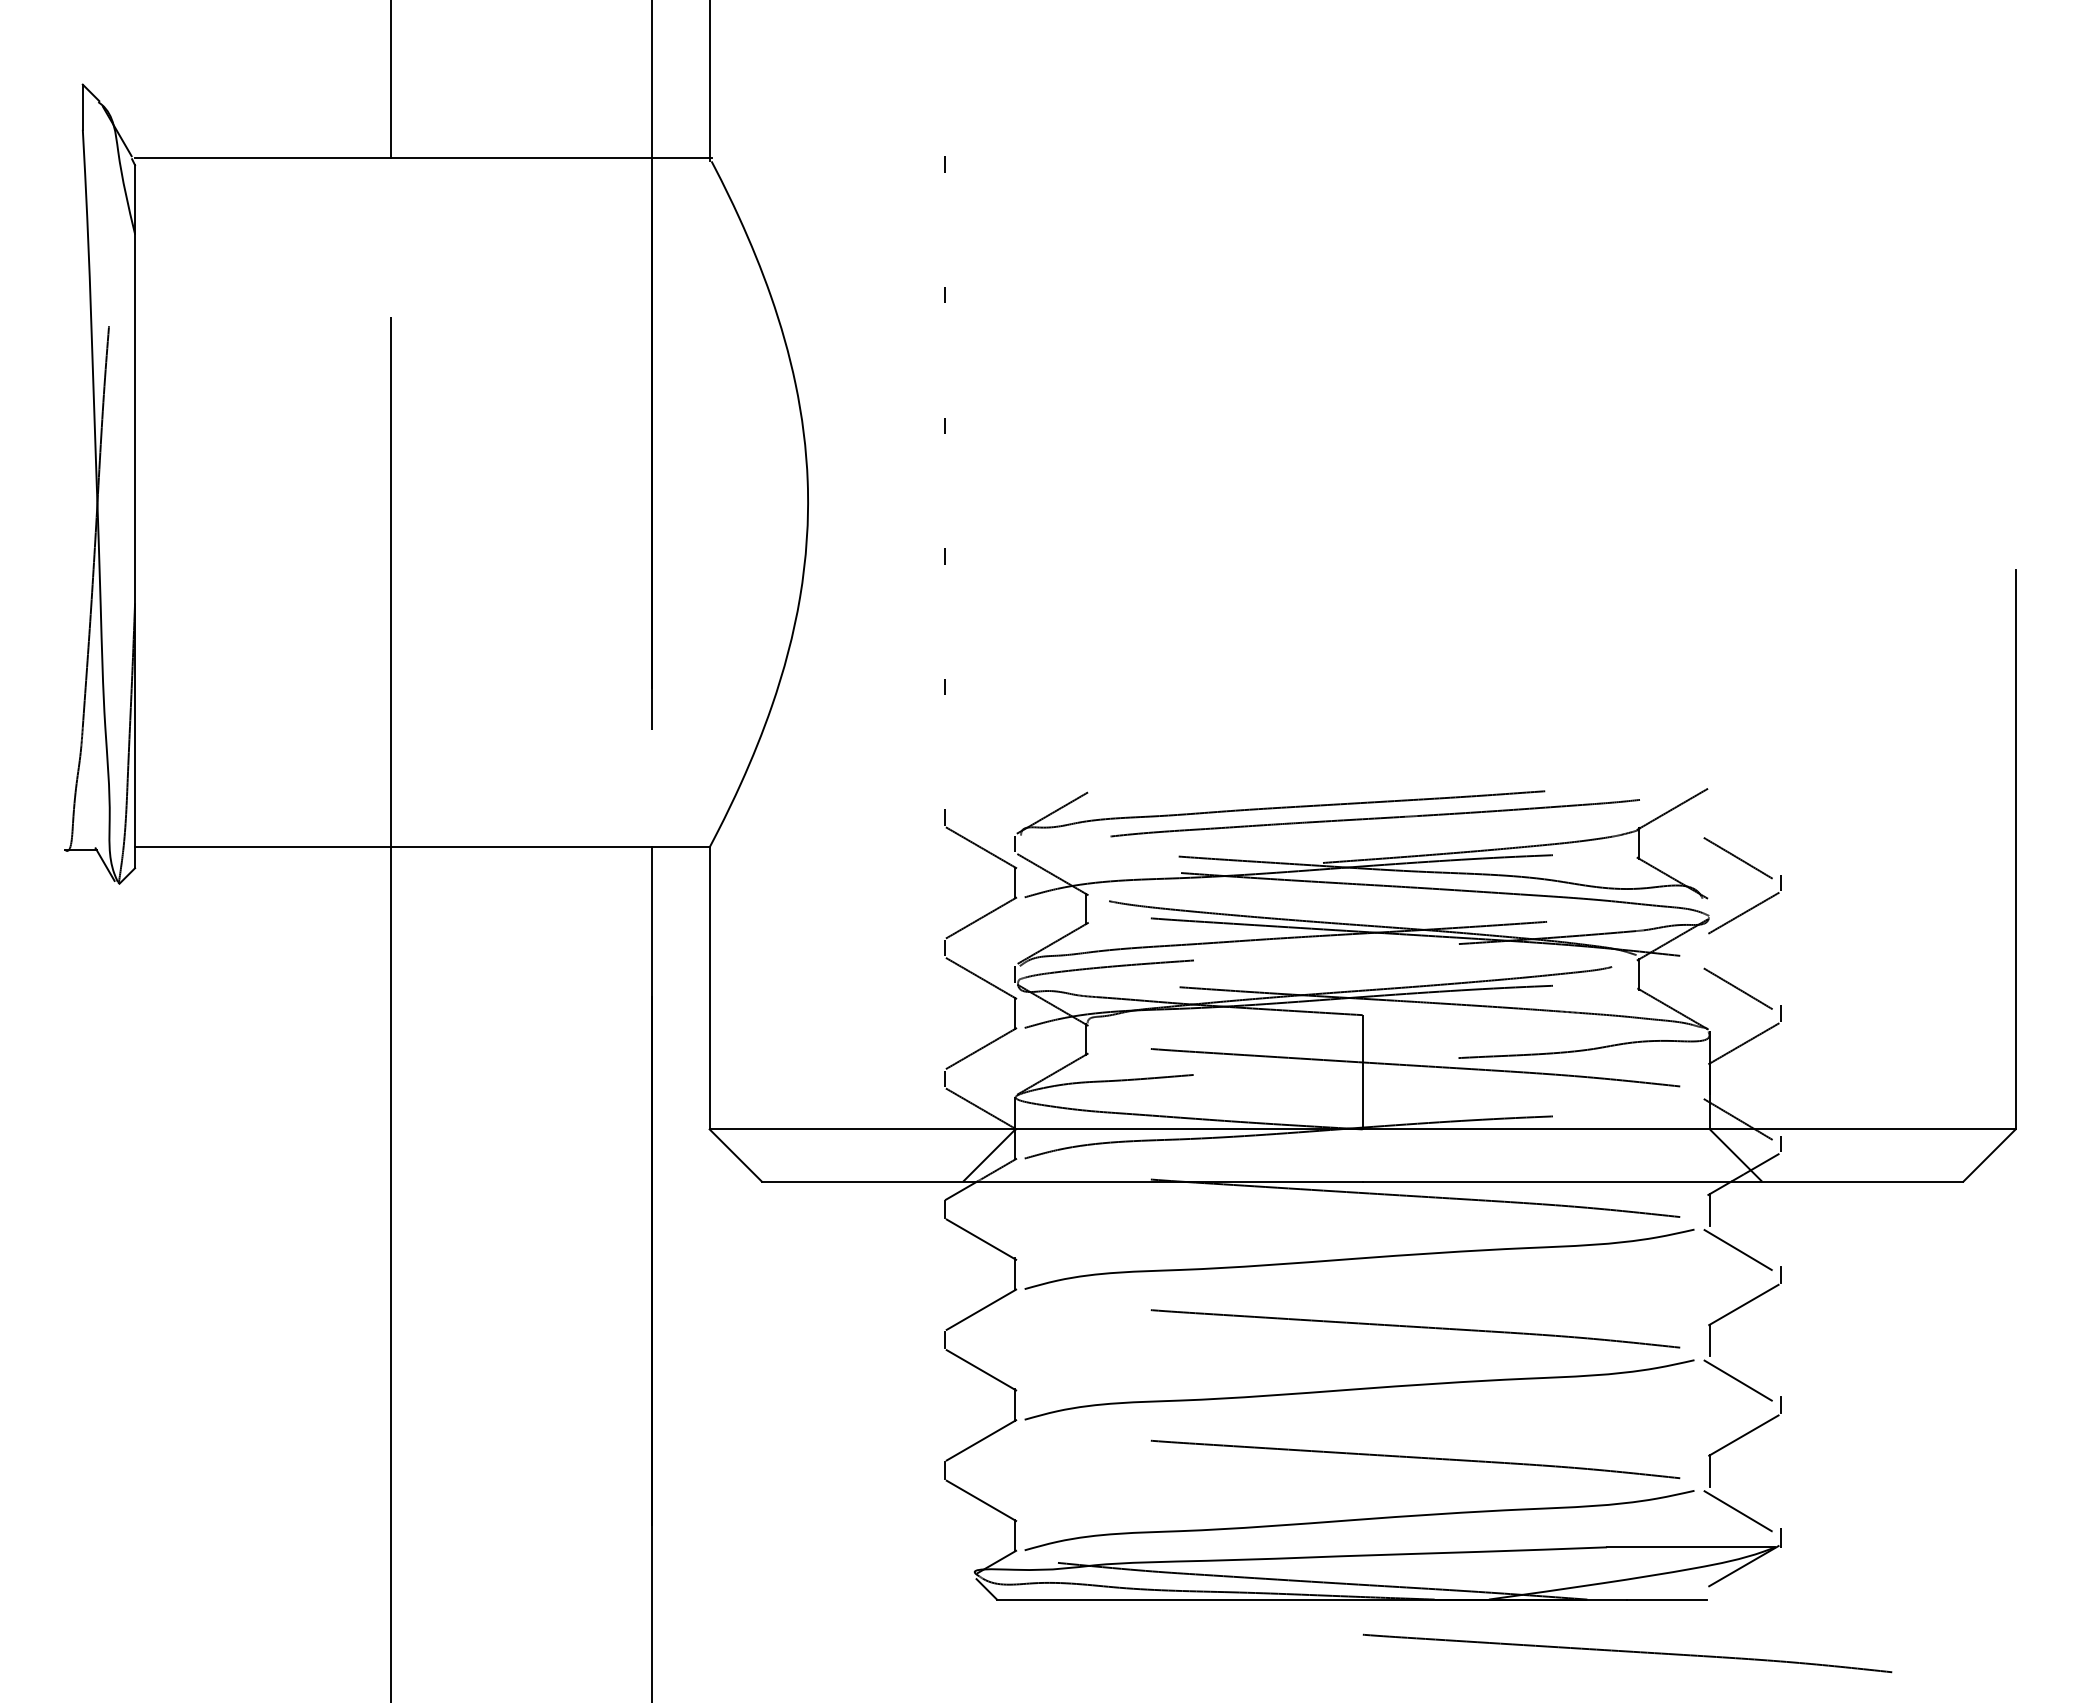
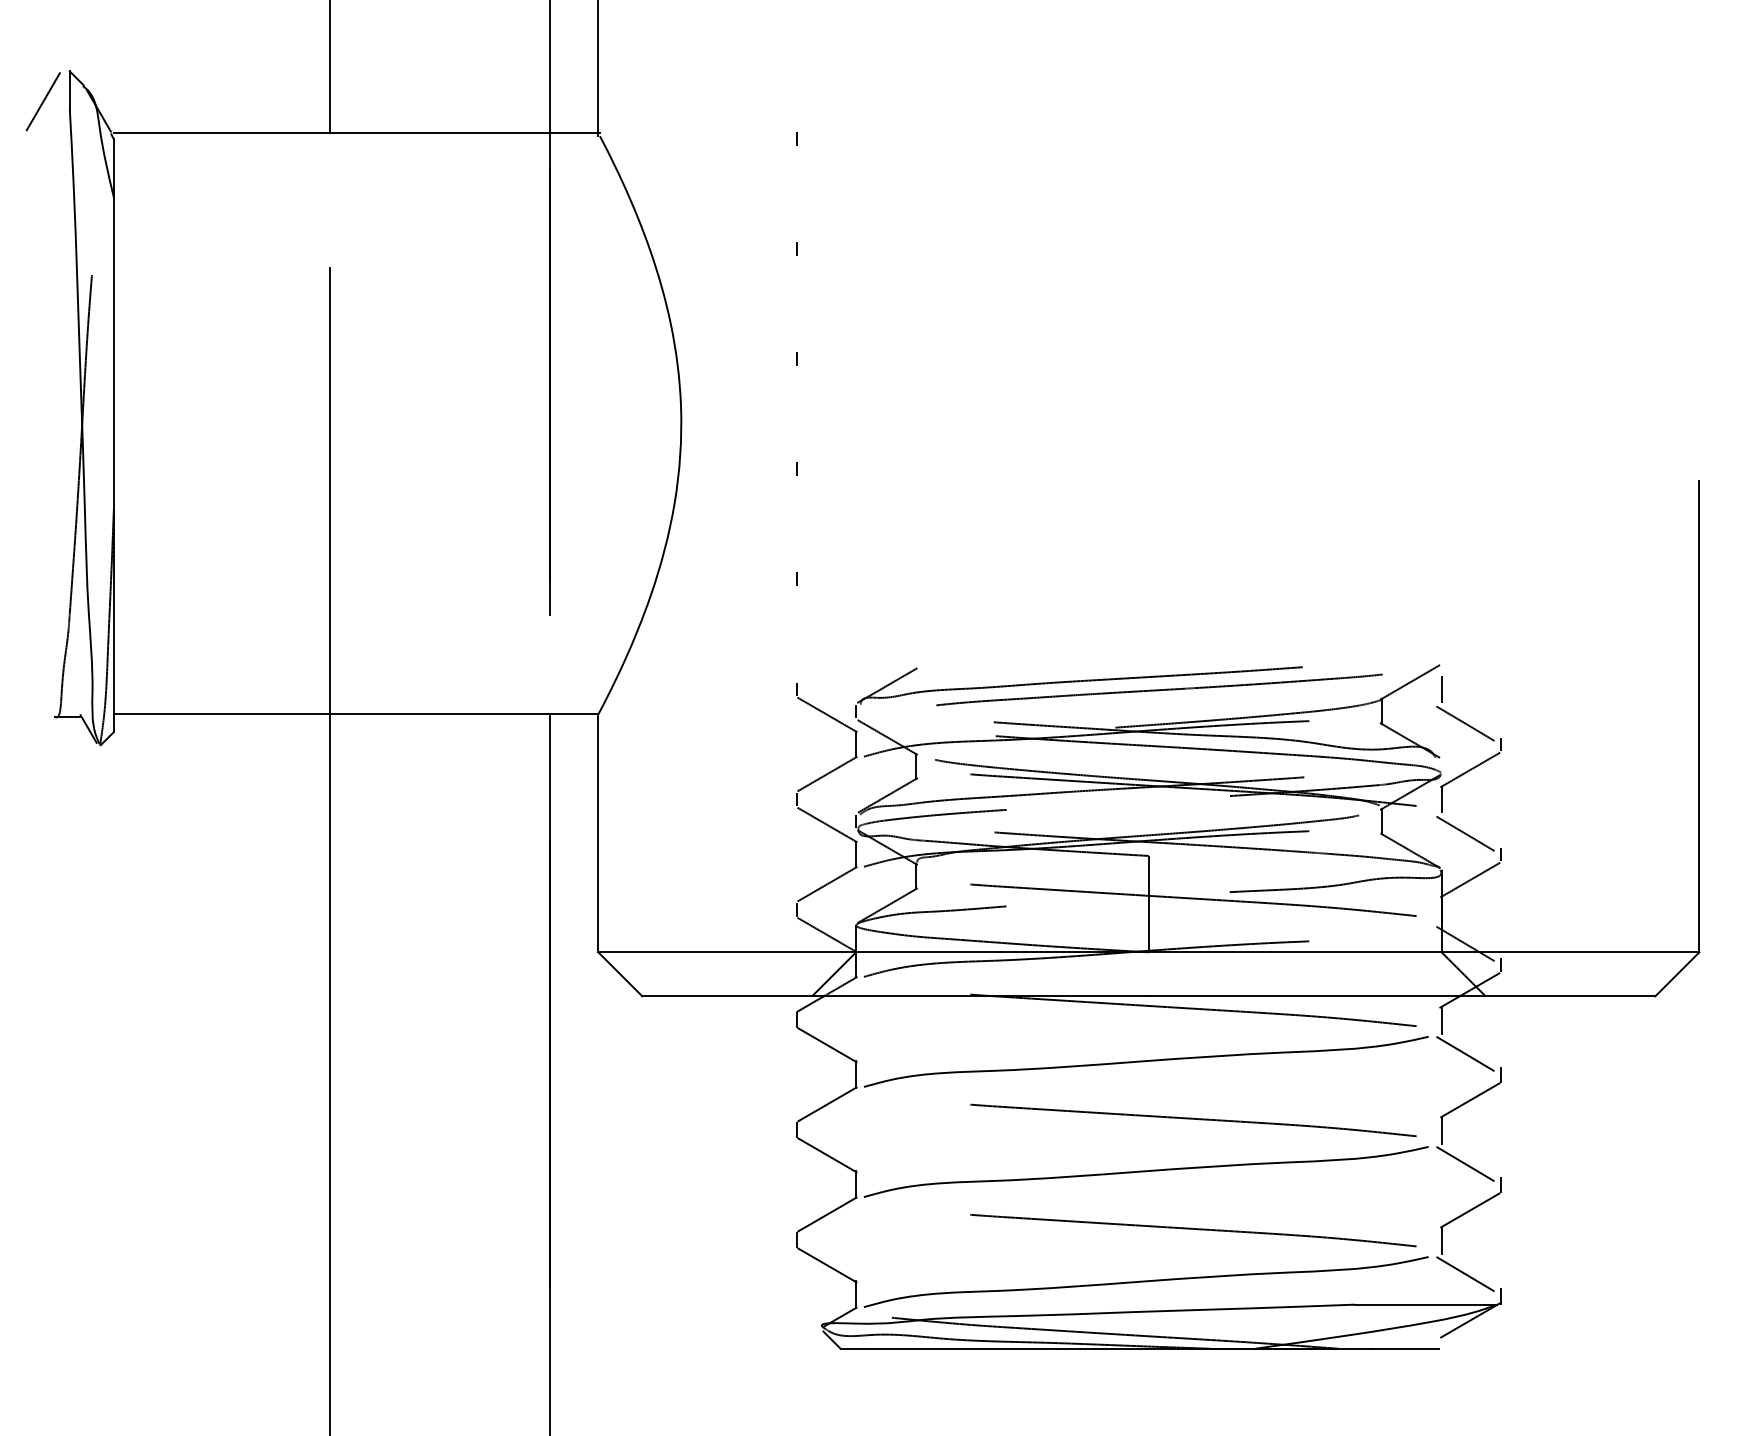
line: (51, 120) -> (43, 101), added
line: (1709, 817) -> (1441, 689), added
line: (1709, 947) -> (1441, 798), added
curve: (1627, 1652) -> (1372, 1393), removed

